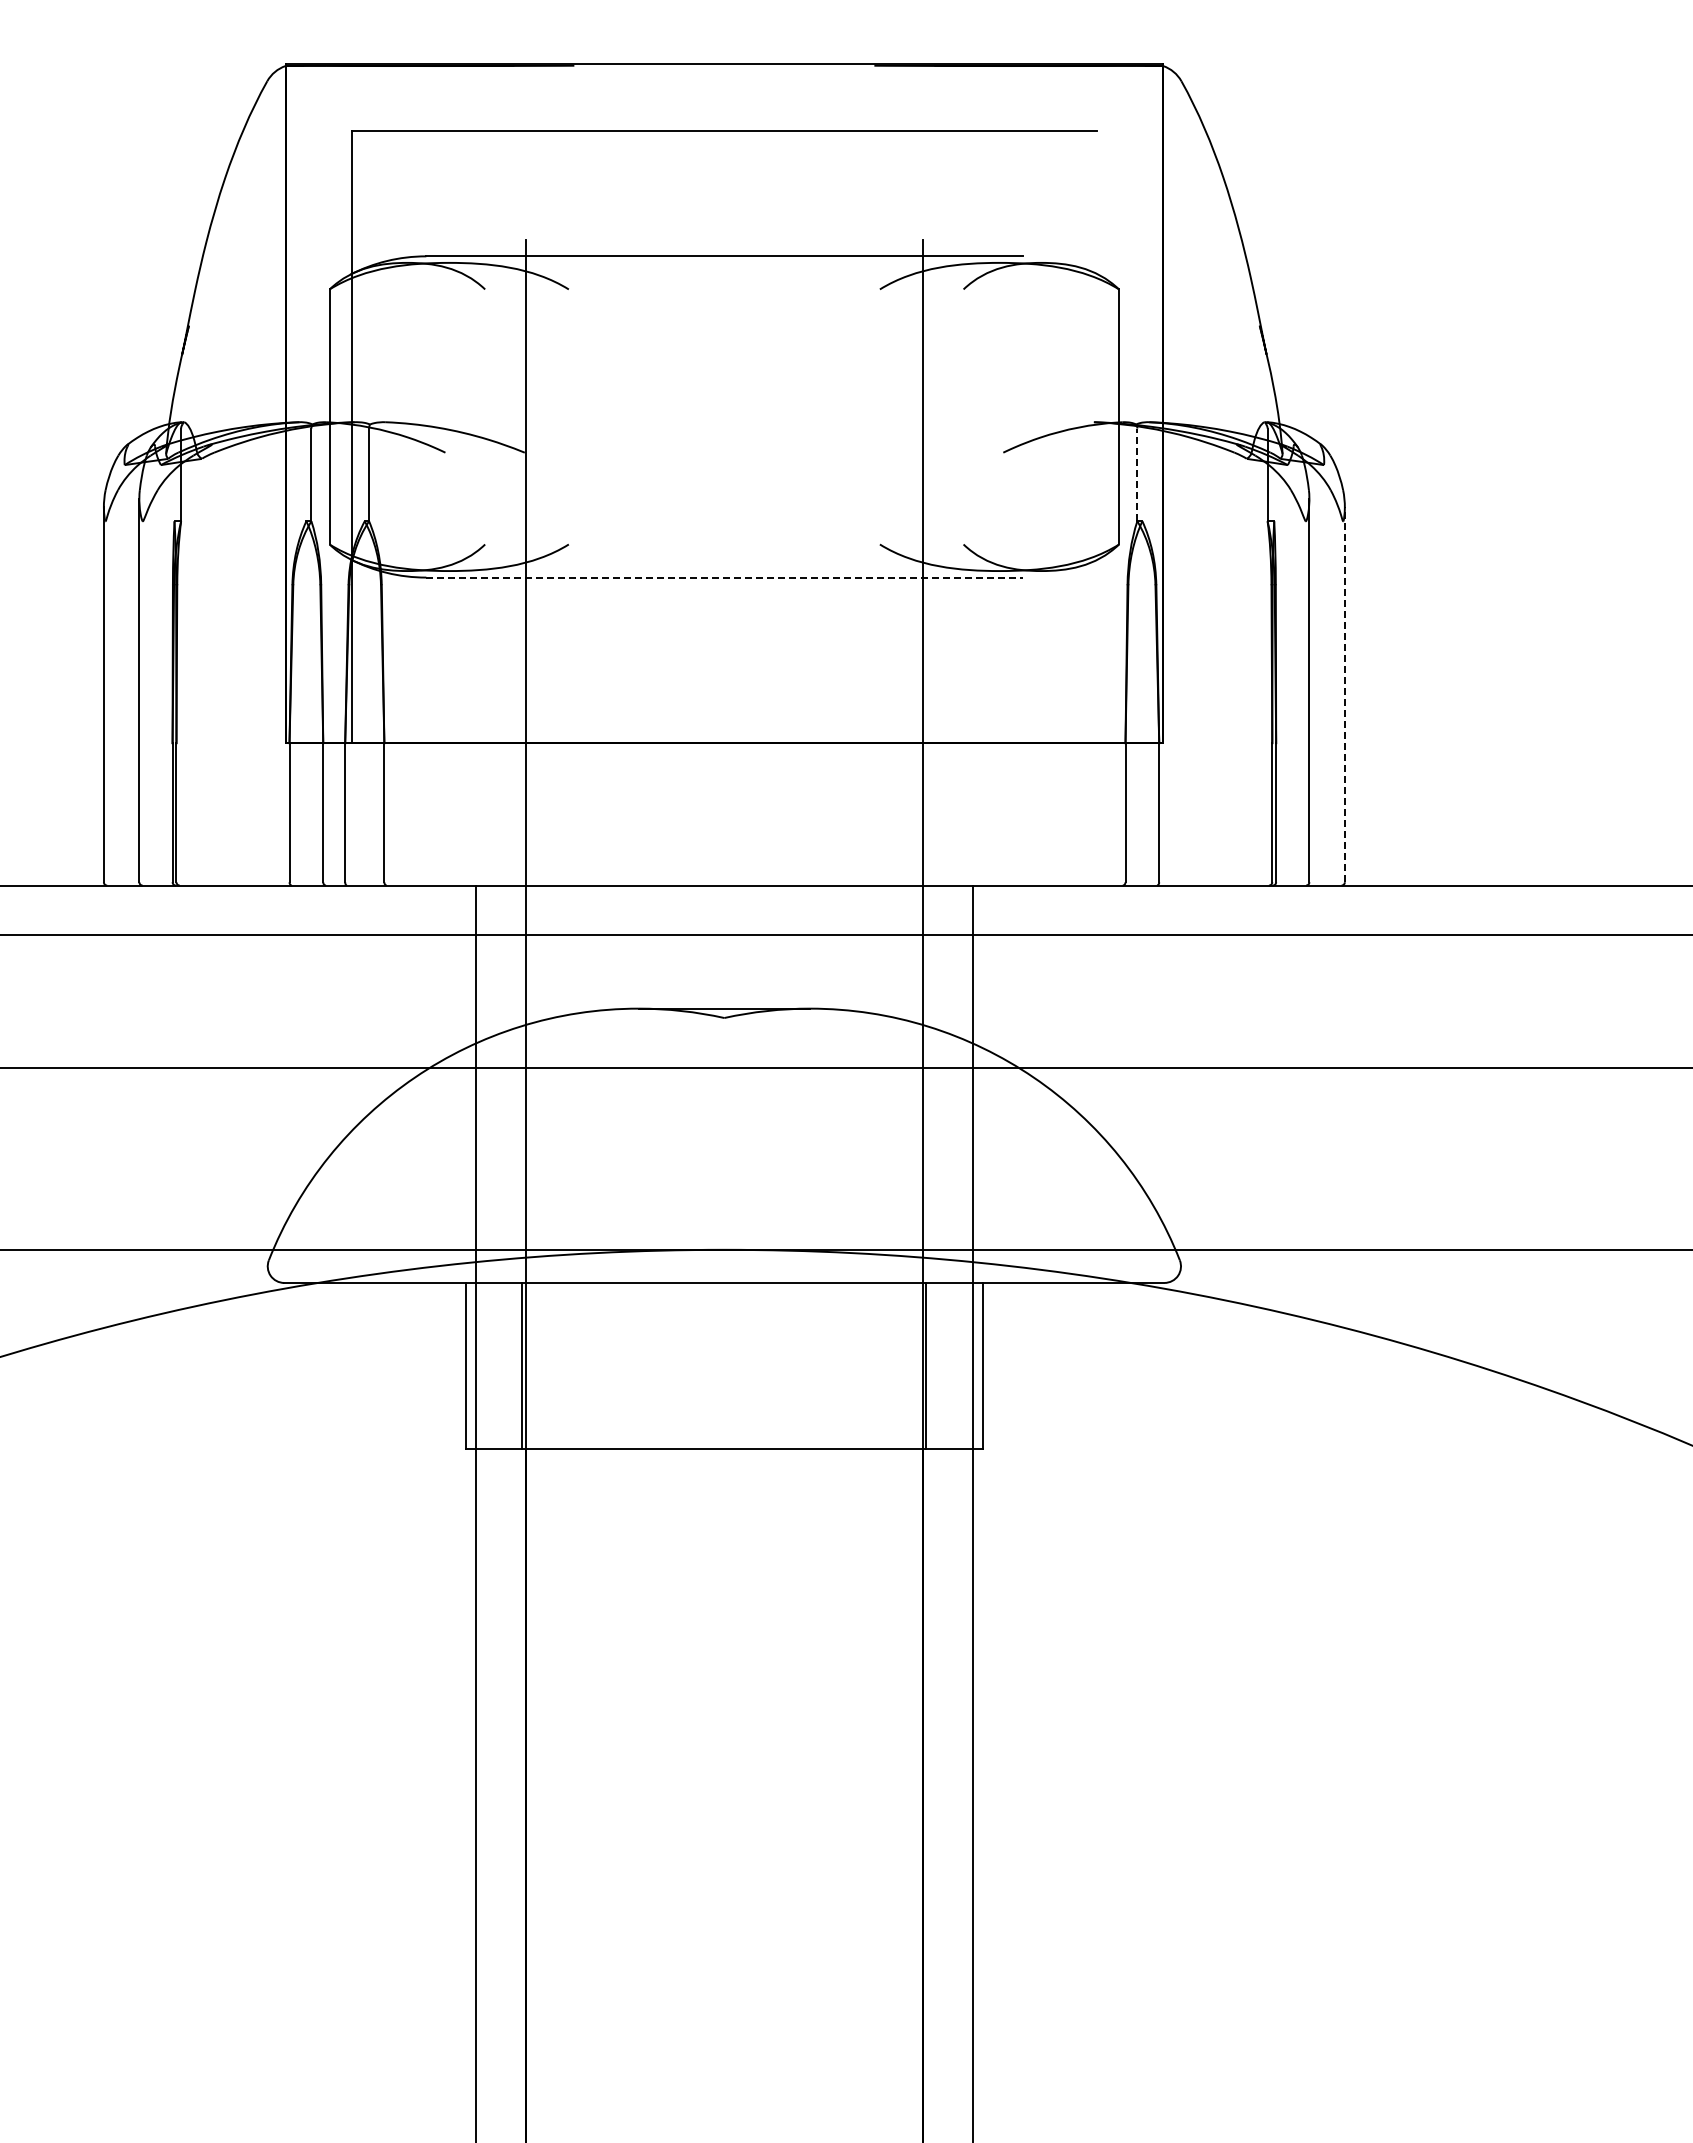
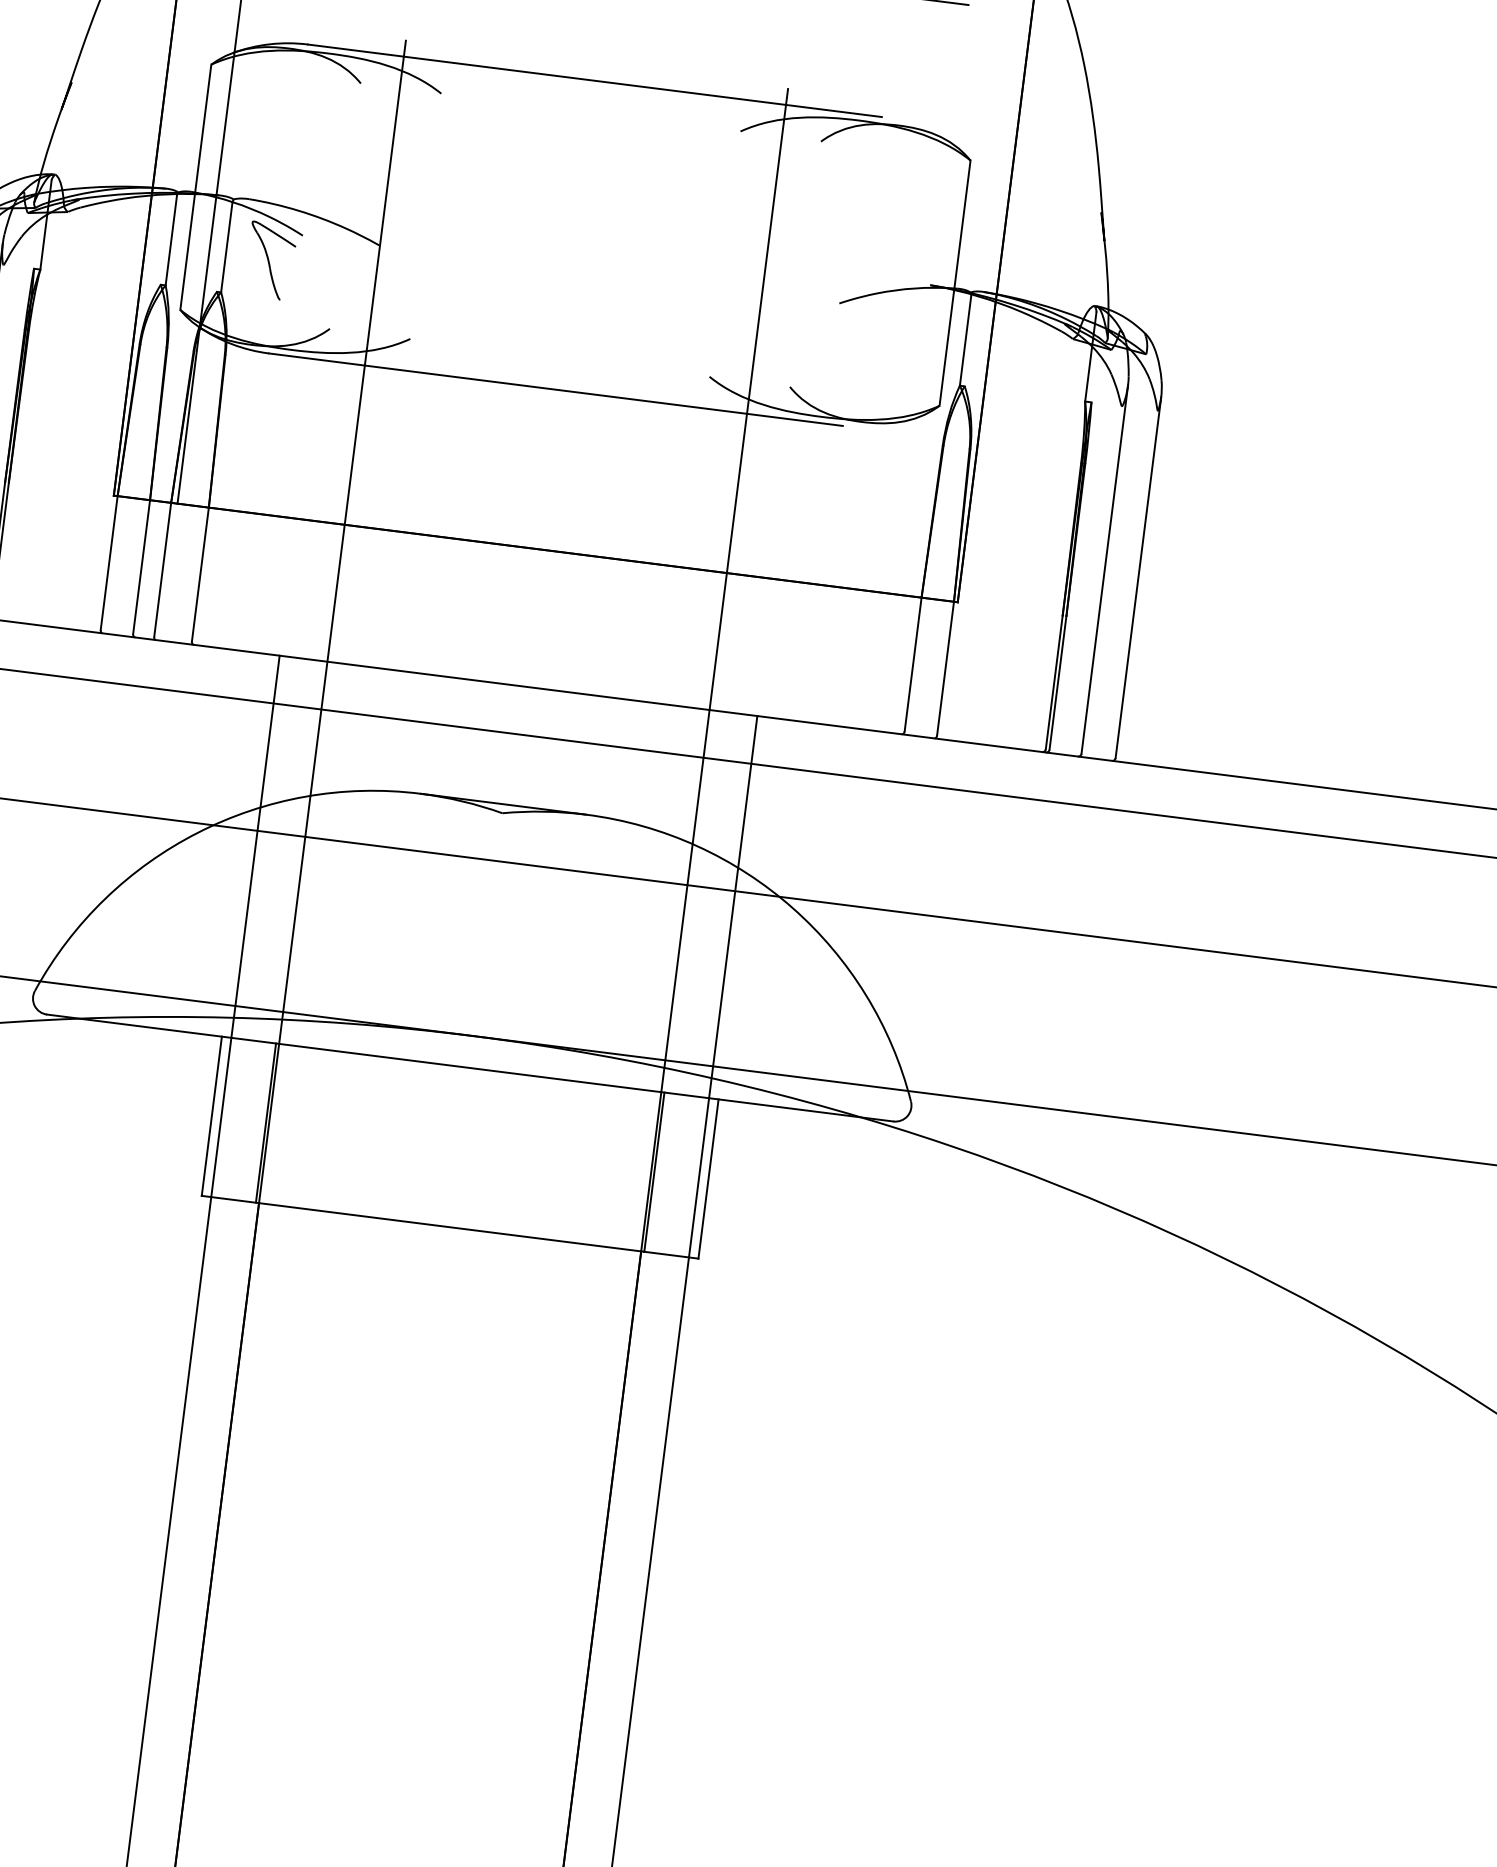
line: (1137, 474) -> (965, 340), dashed -> solid
part: (415, 482) -> (270, 260), added
line: (724, 577) -> (556, 389), dashed -> solid
line: (1344, 694) -> (1138, 577), dashed -> solid

